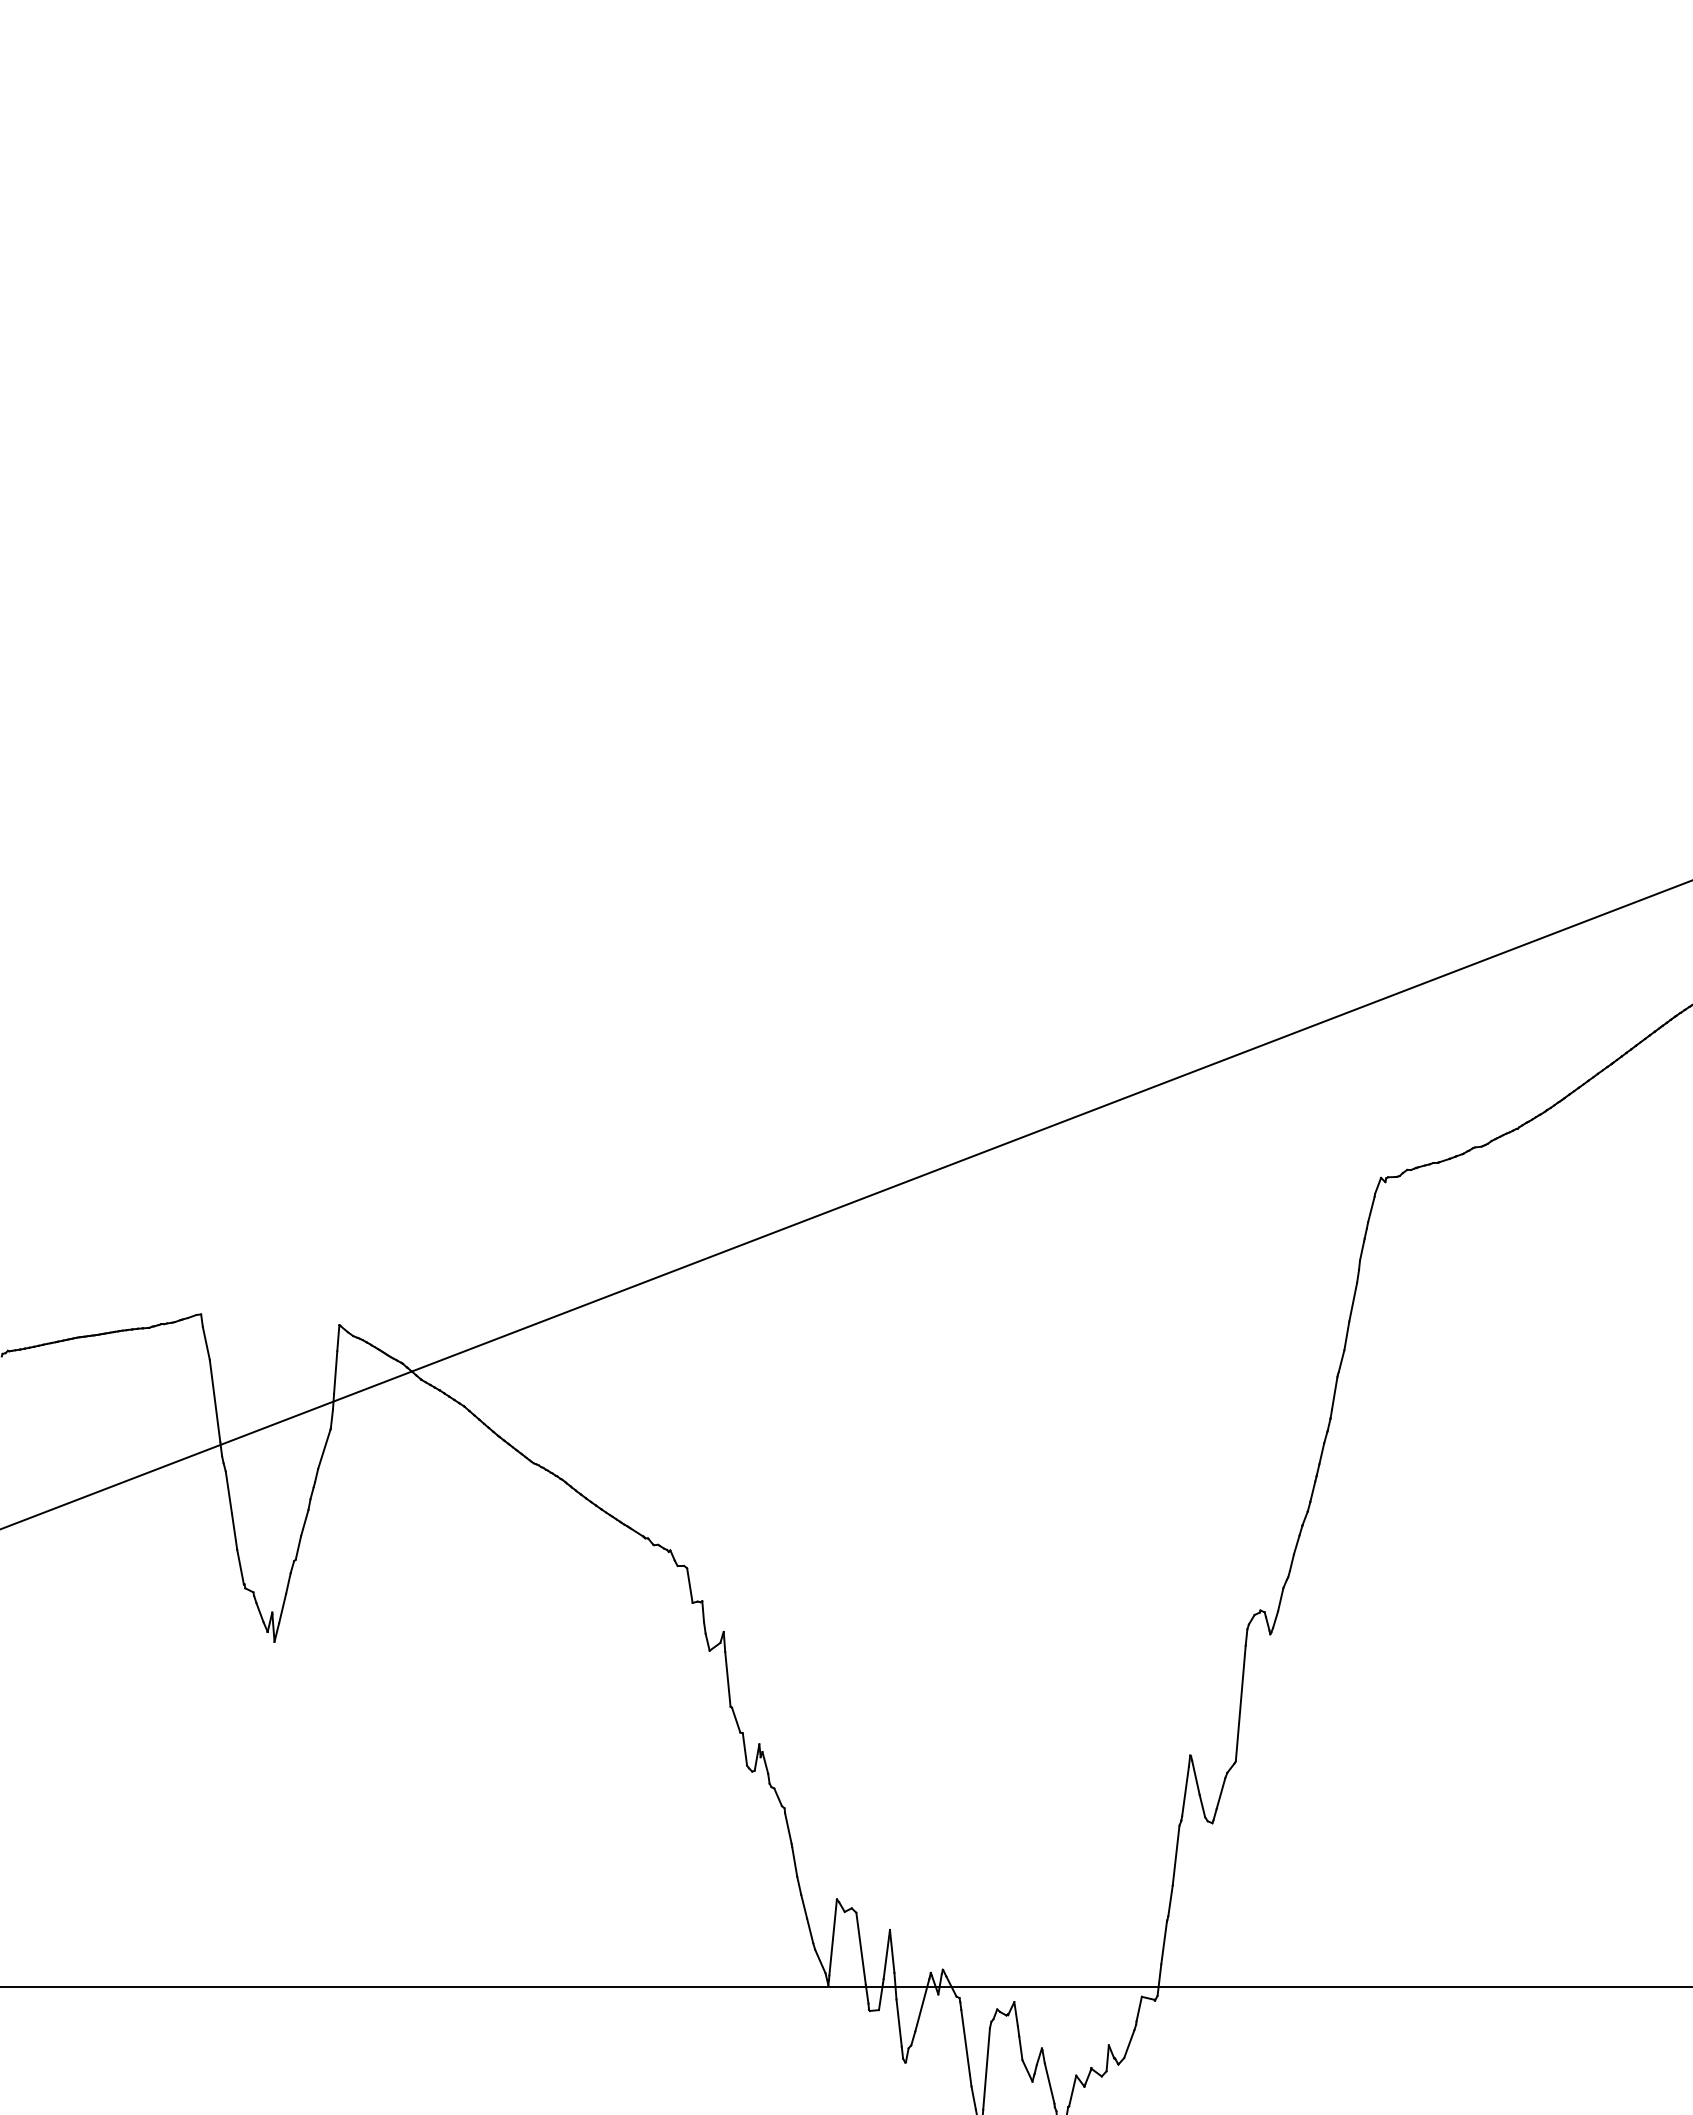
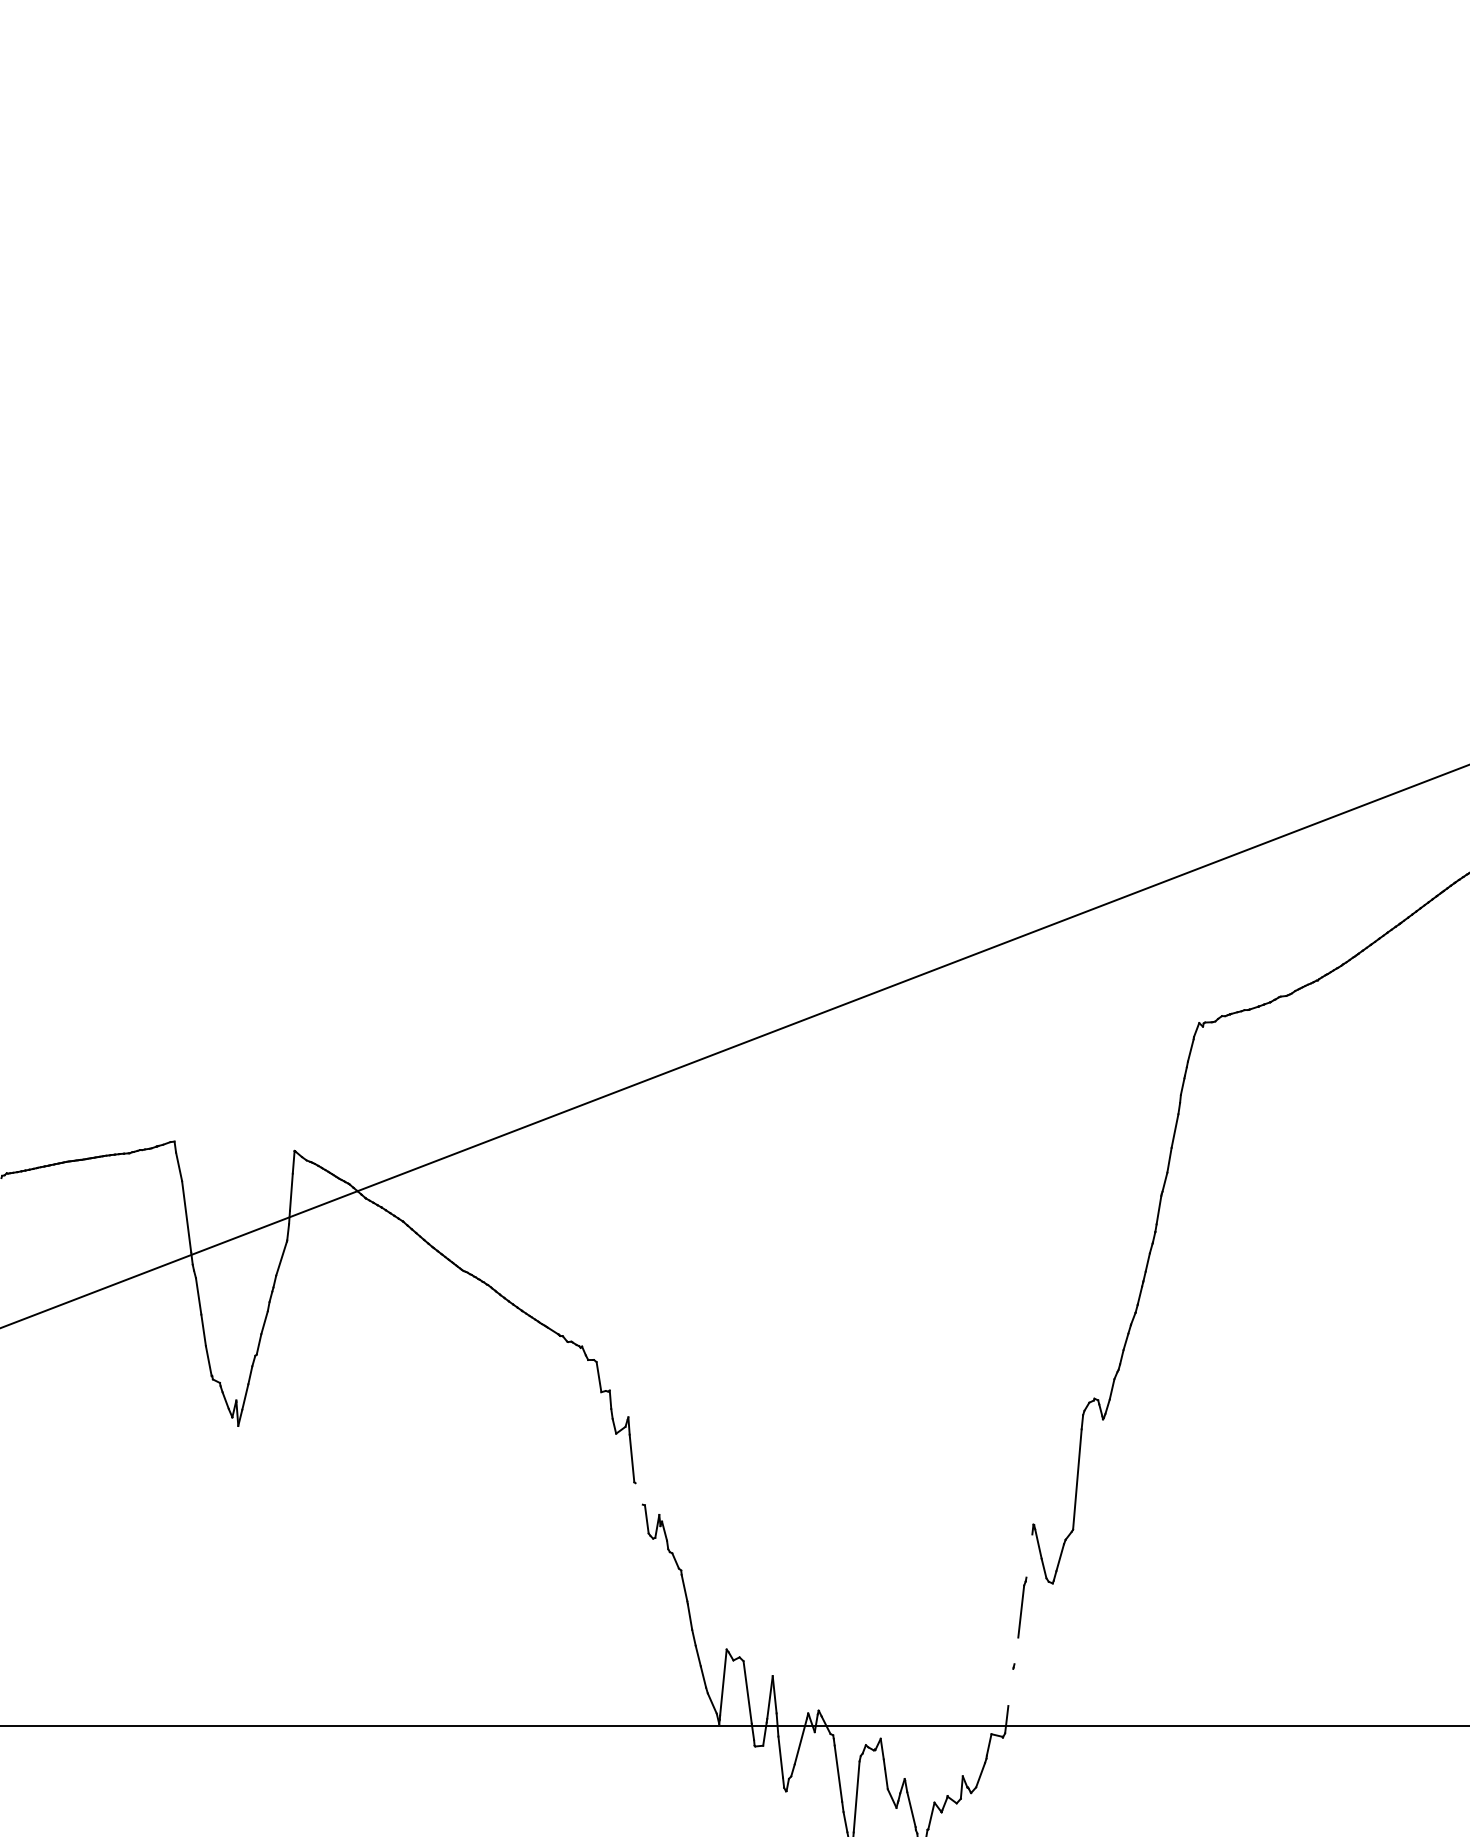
line: (736, 1719) -> (639, 1493), removed
line: (1185, 1791) -> (1029, 1555), removed
line: (1170, 1900) -> (1016, 1650), removed
line: (1163, 1942) -> (1010, 1687), removed

